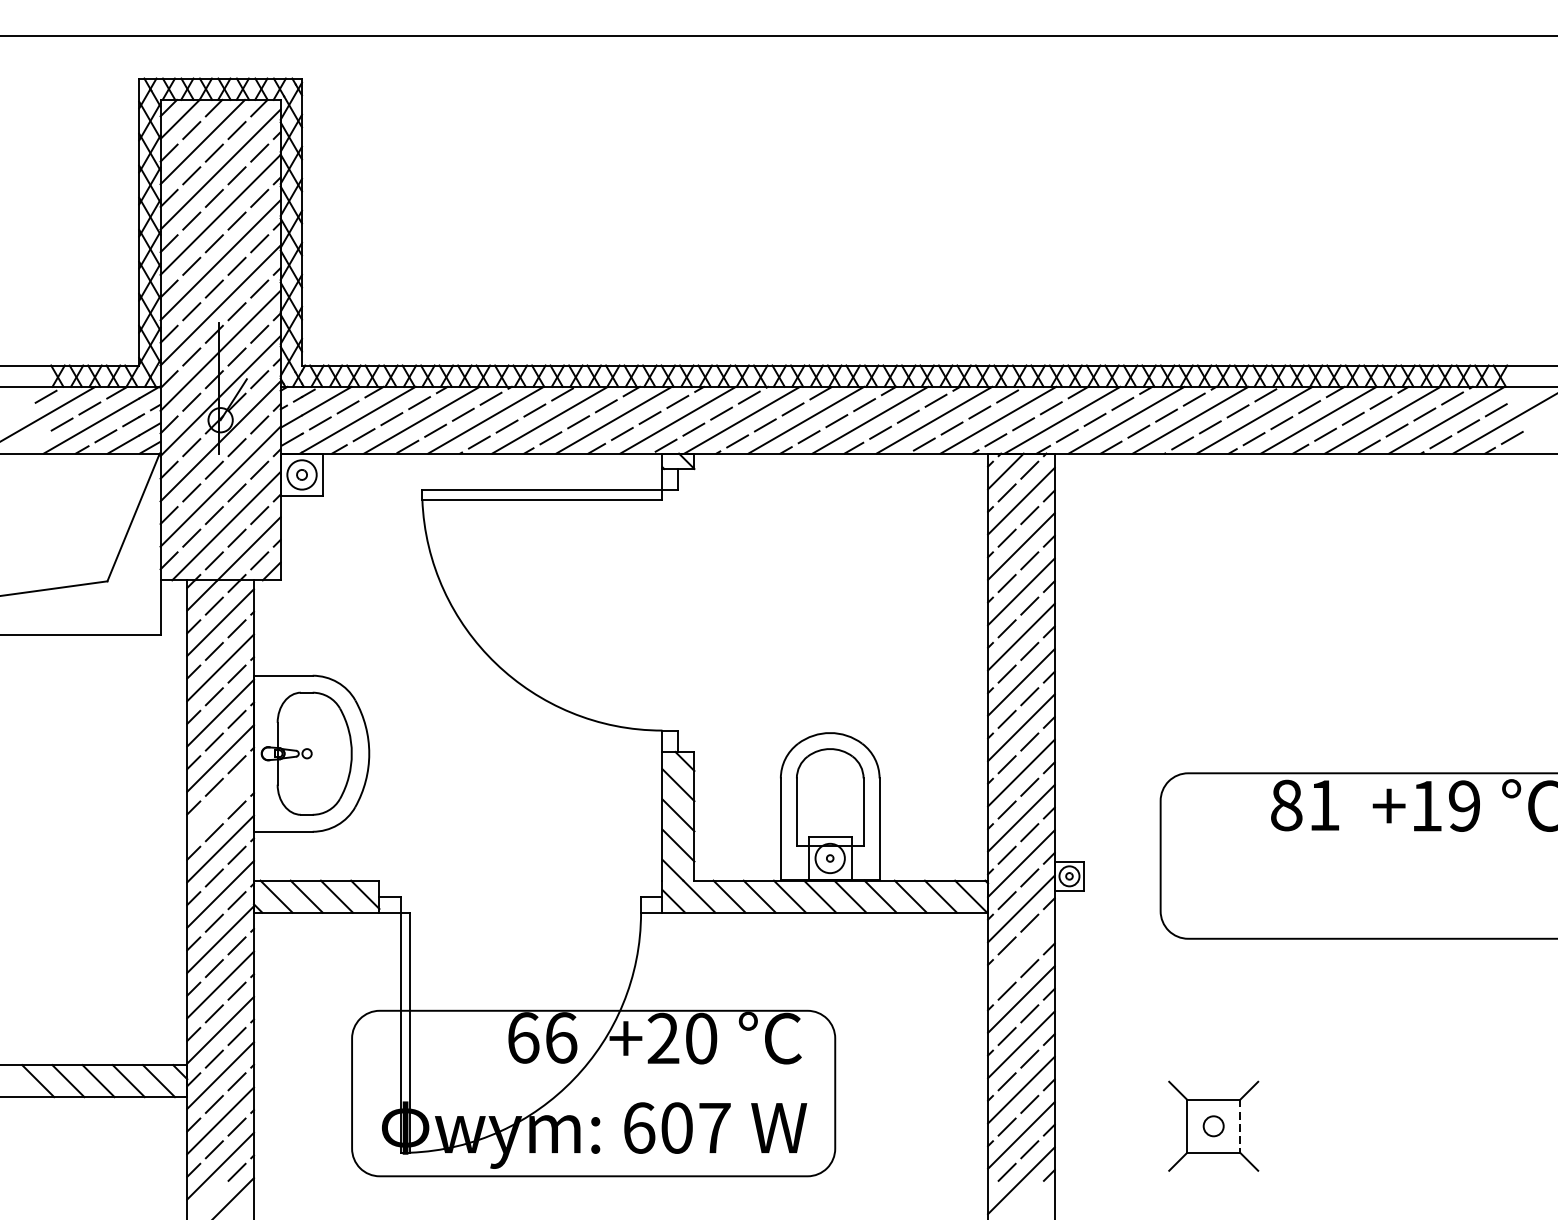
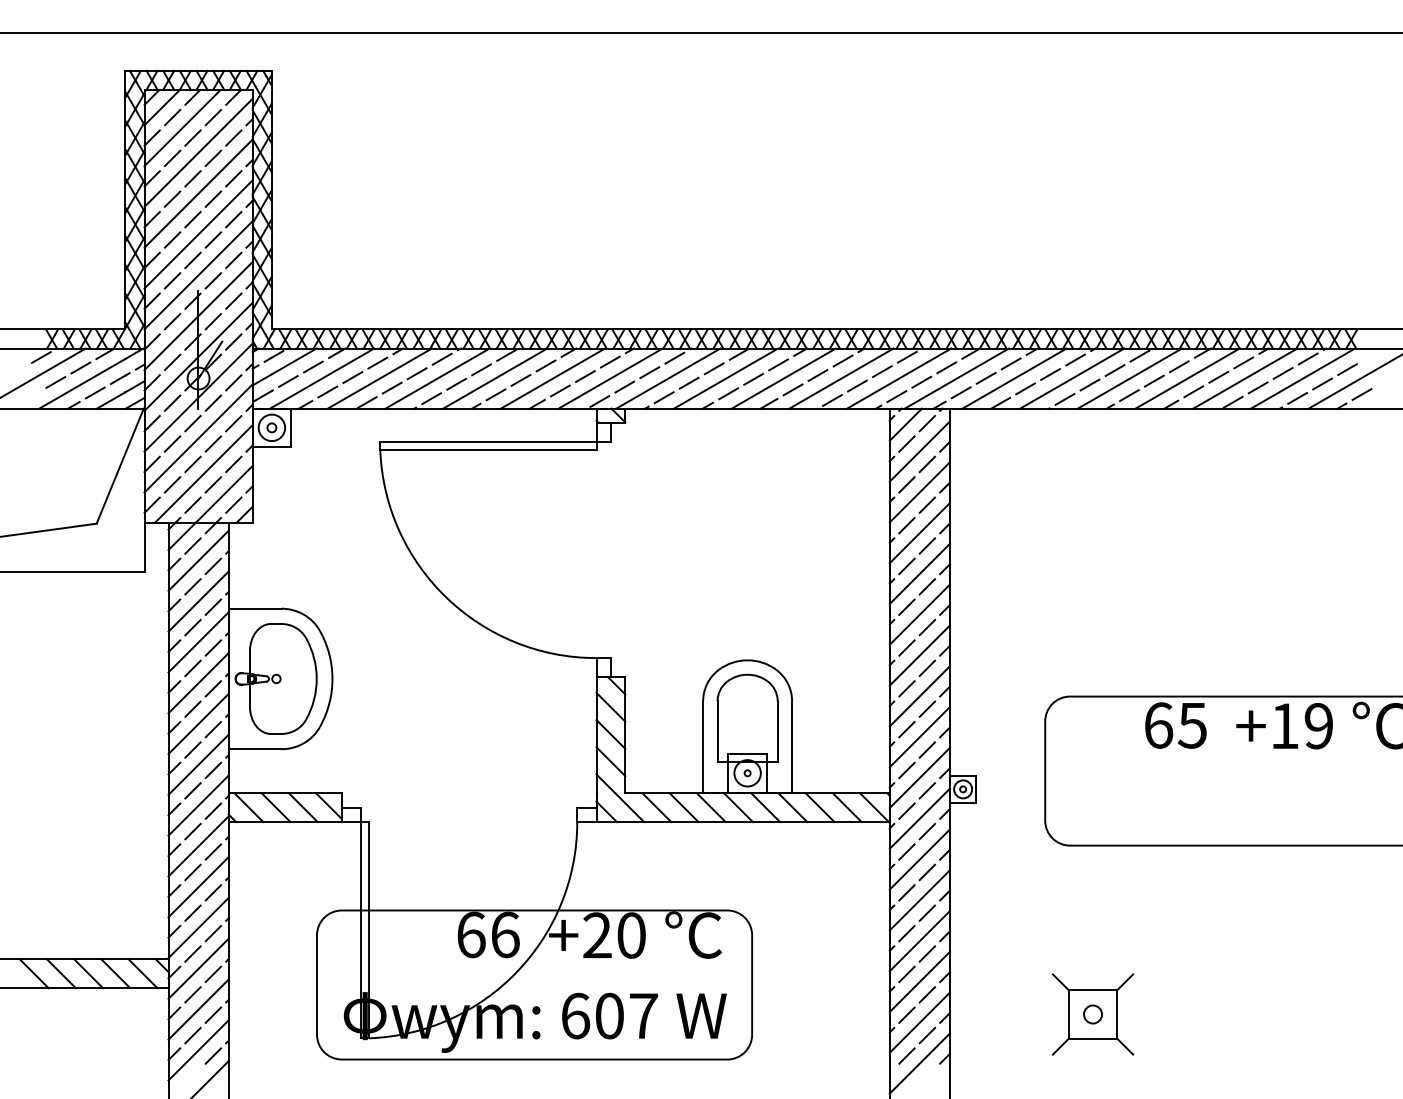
line: (220, 803) -> (198, 723), added
text: (1305, 805) -> (1175, 725), 81 -> 65
line: (1021, 954) -> (919, 859), added
line: (1240, 1127) -> (1117, 1015), dashed -> solid

